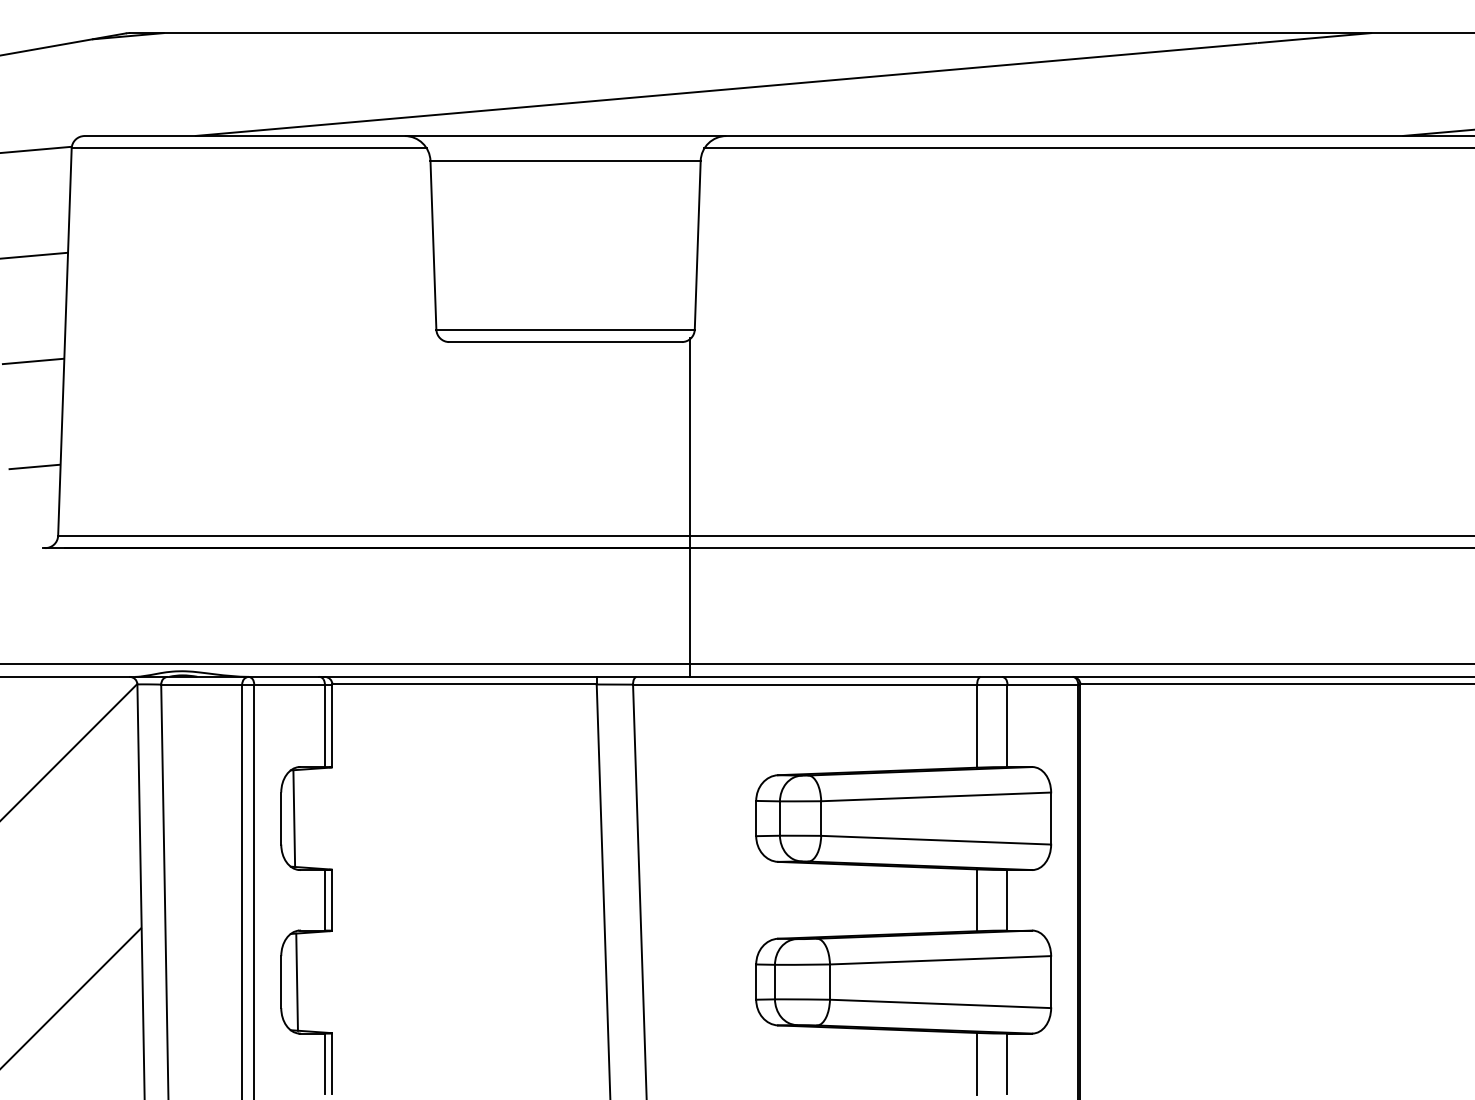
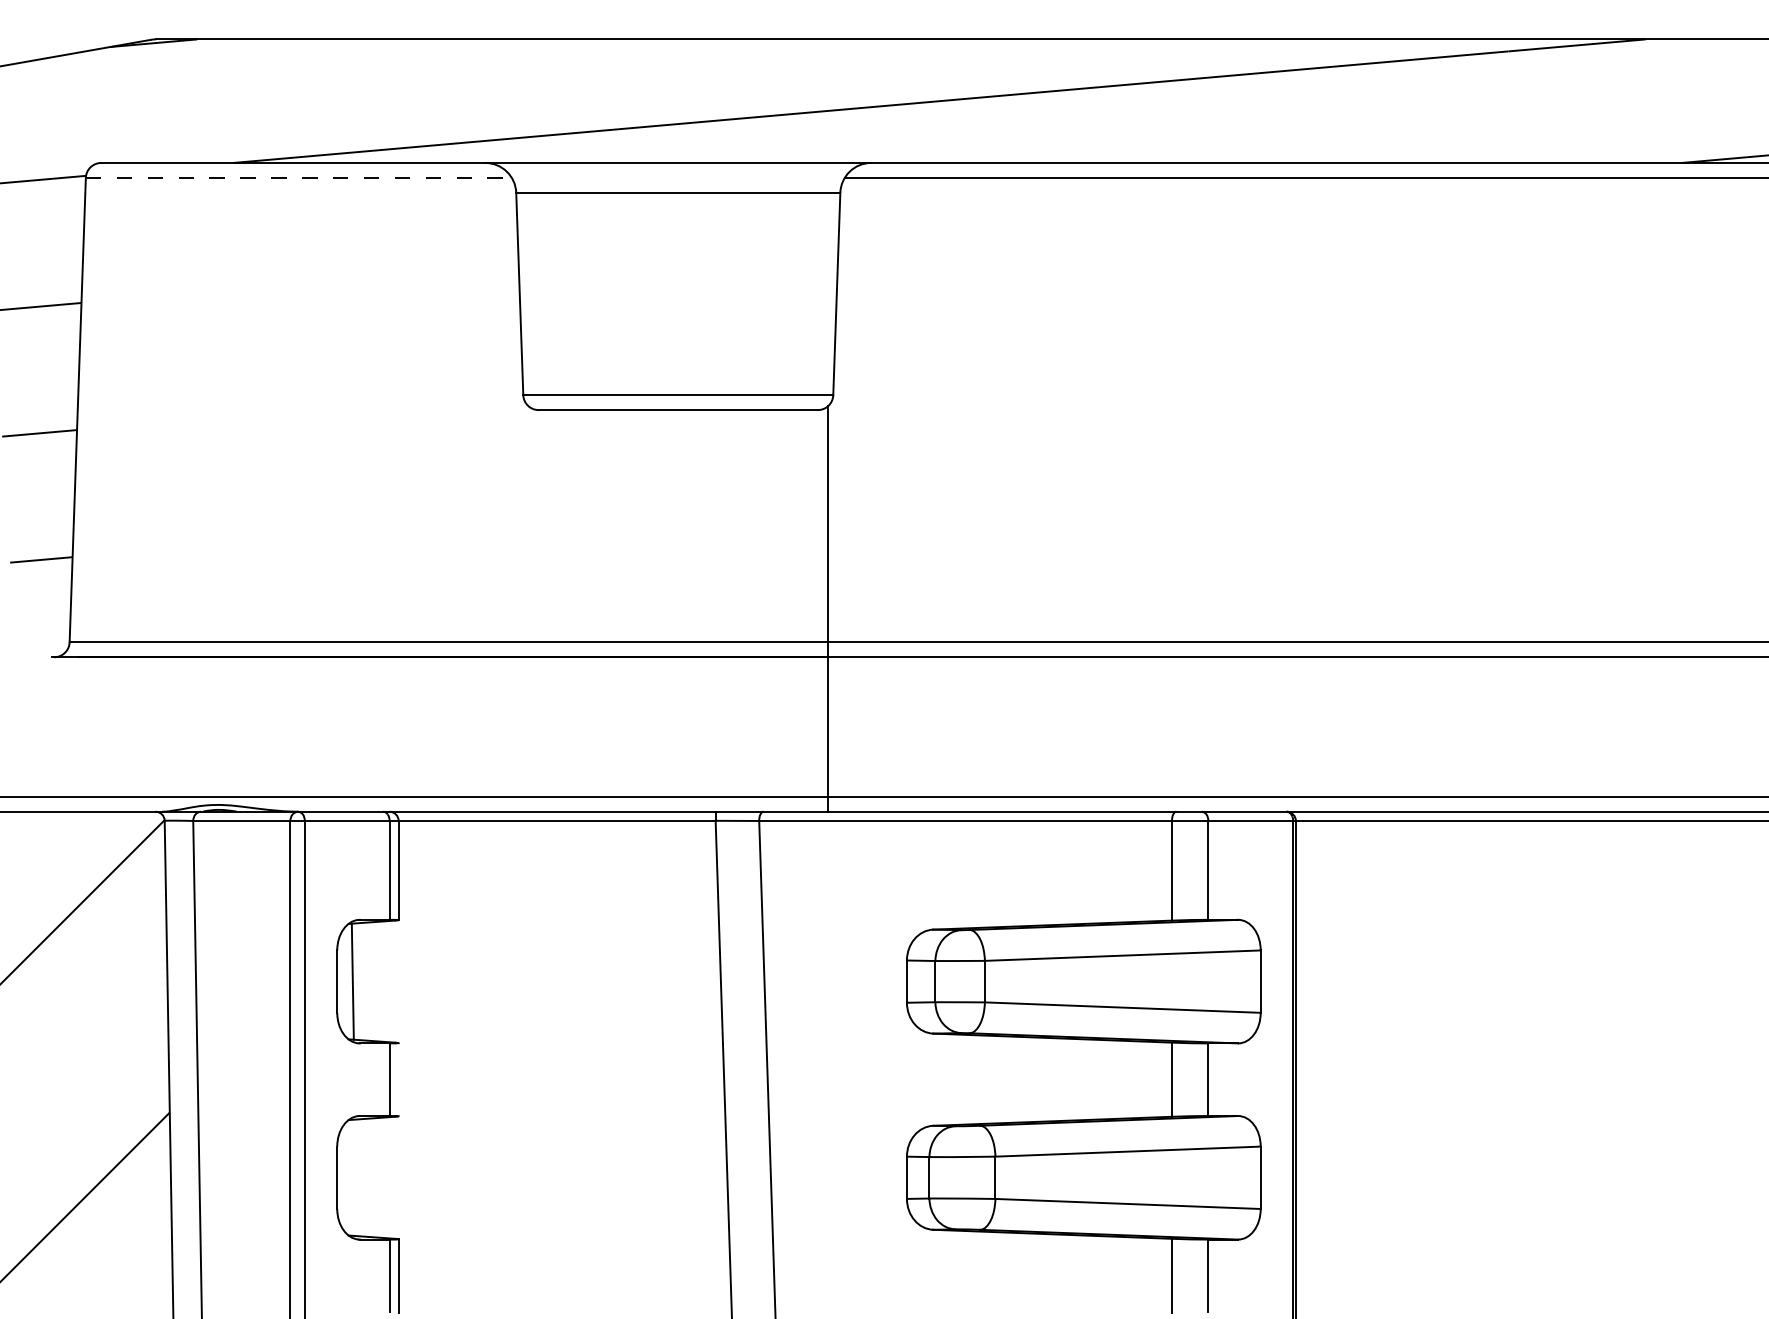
line: (249, 148) -> (299, 177), solid -> dashed
line: (332, 899) -> (398, 1078), removed
line: (296, 981) -> (355, 1177), removed

